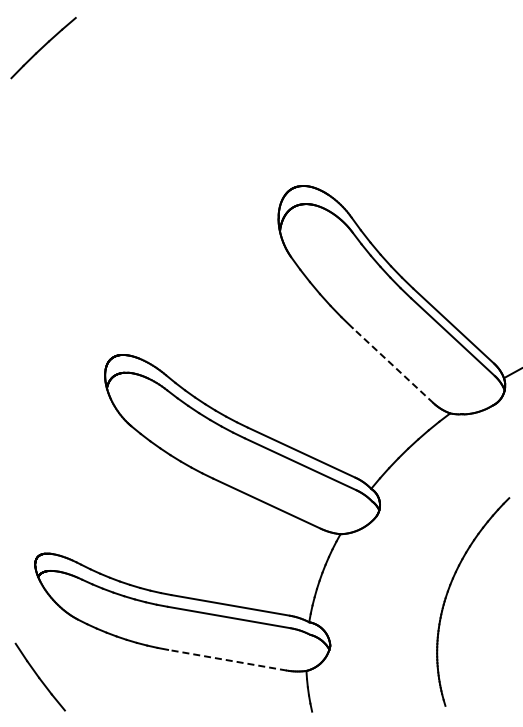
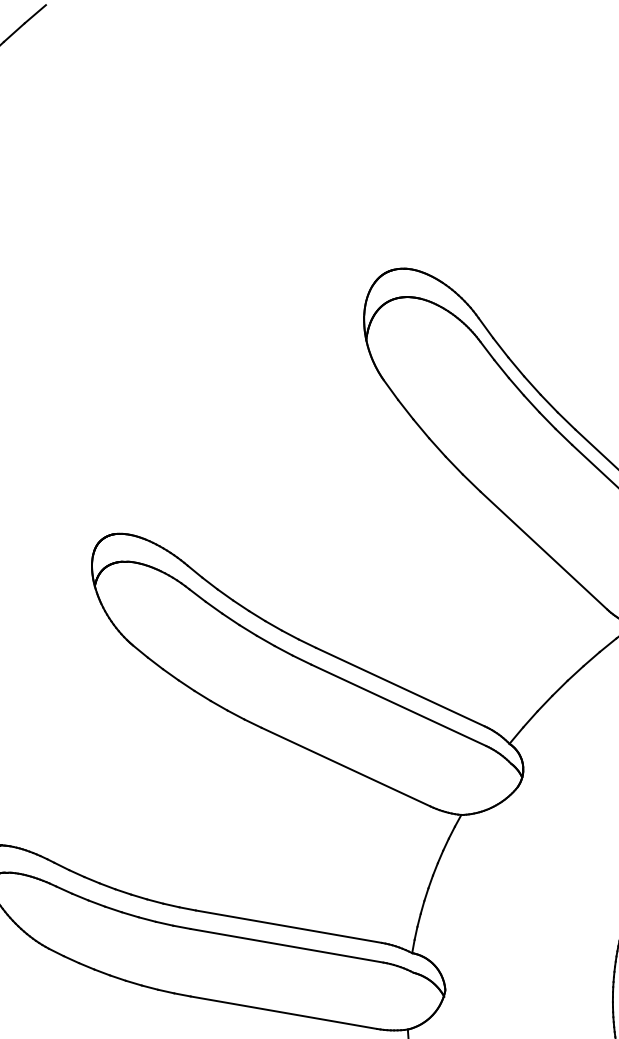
line: (392, 365) -> (542, 550), dashed -> solid
line: (226, 660) -> (282, 1013), dashed -> solid

